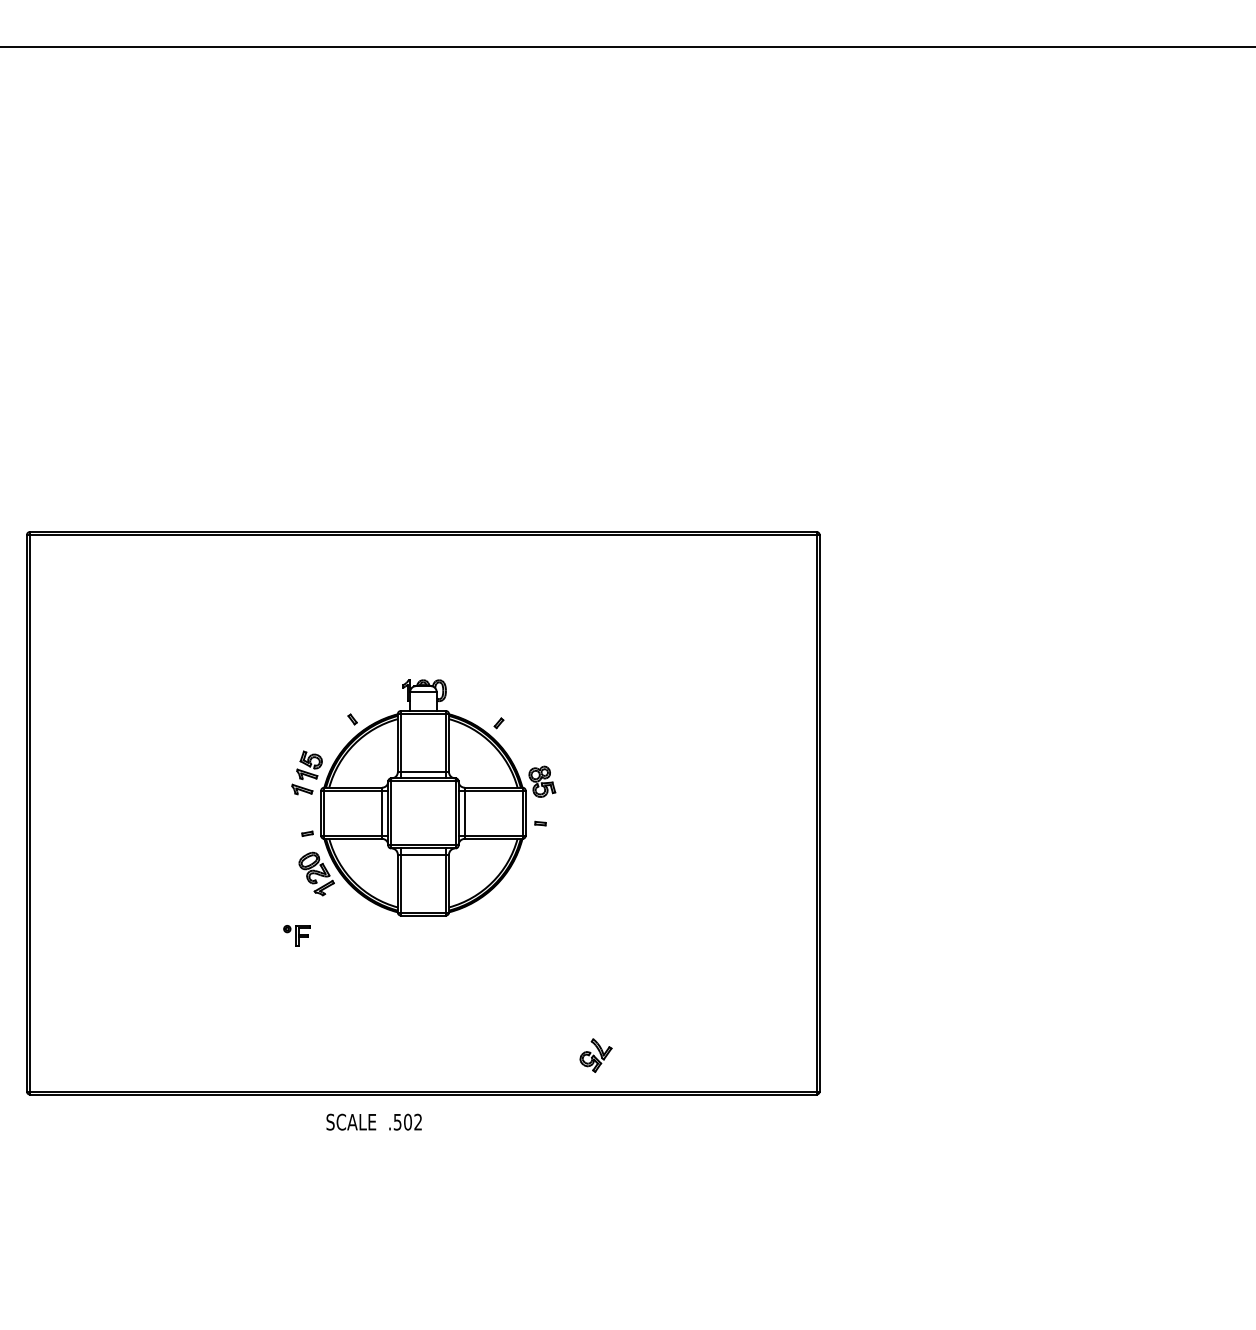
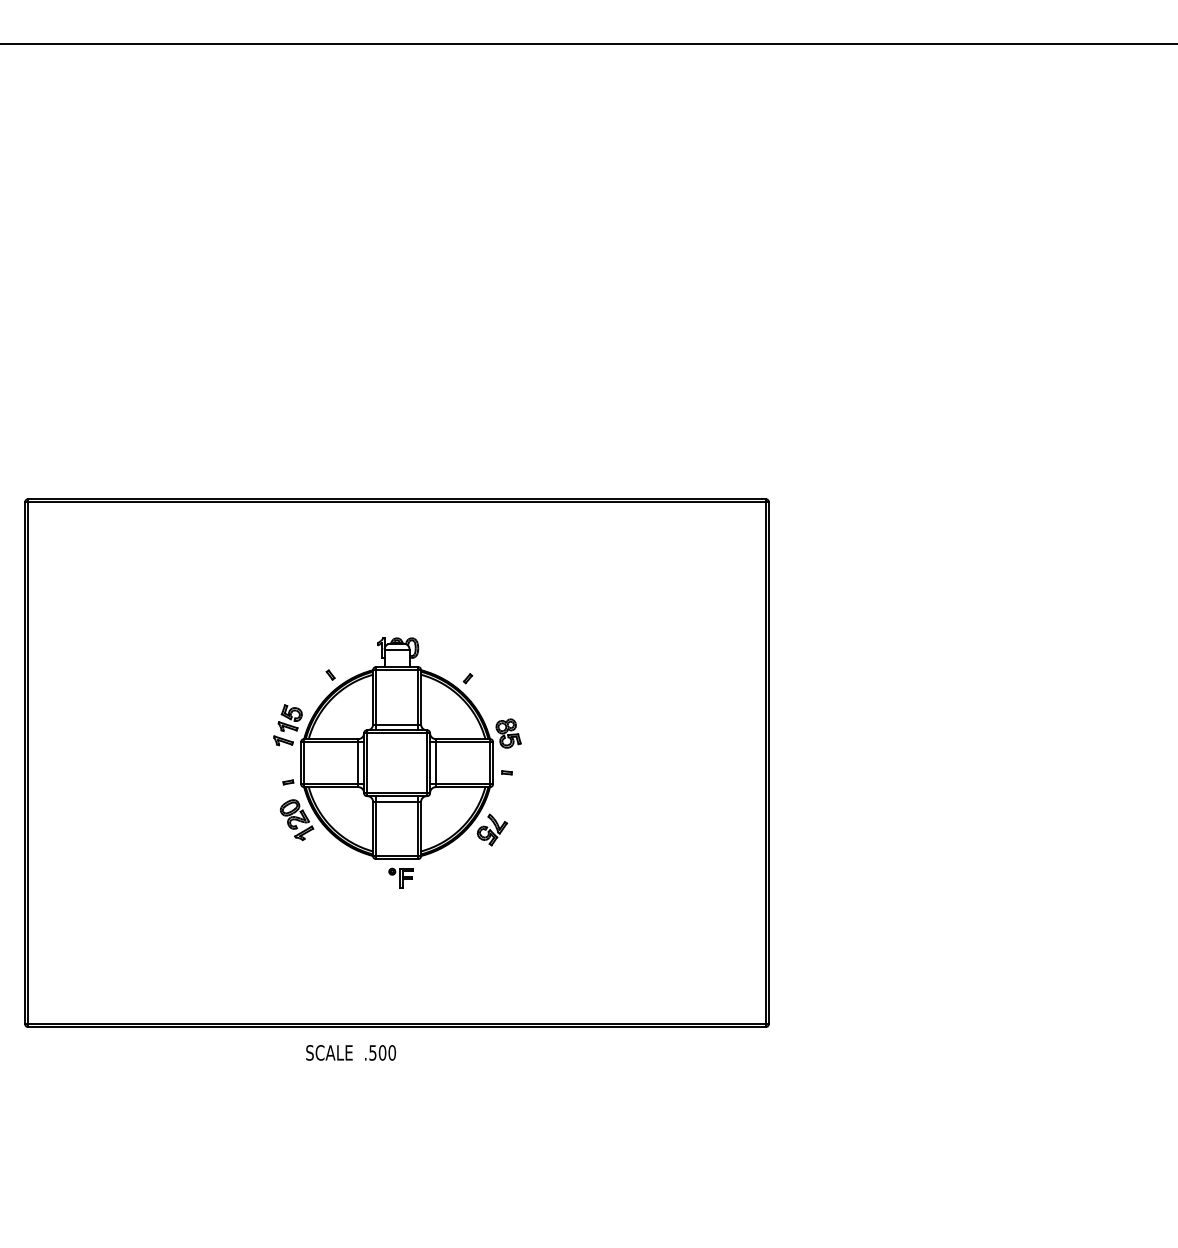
part: (296, 935) -> (400, 877), moved
part: (595, 1055) -> (491, 829), moved
text: (418, 1121) -> (392, 1052), .502 -> .500

